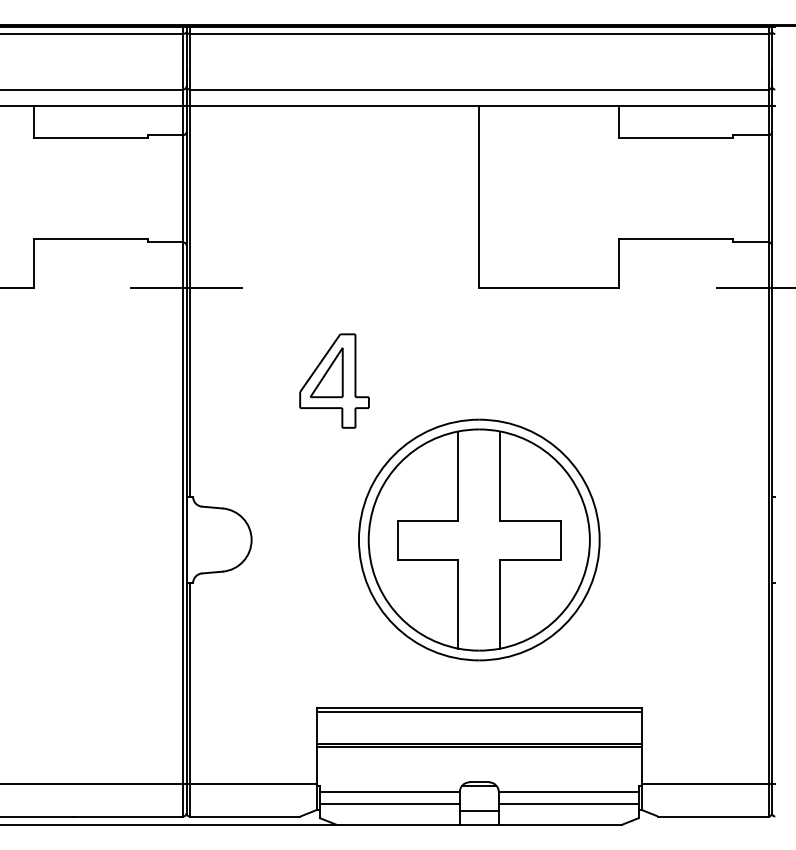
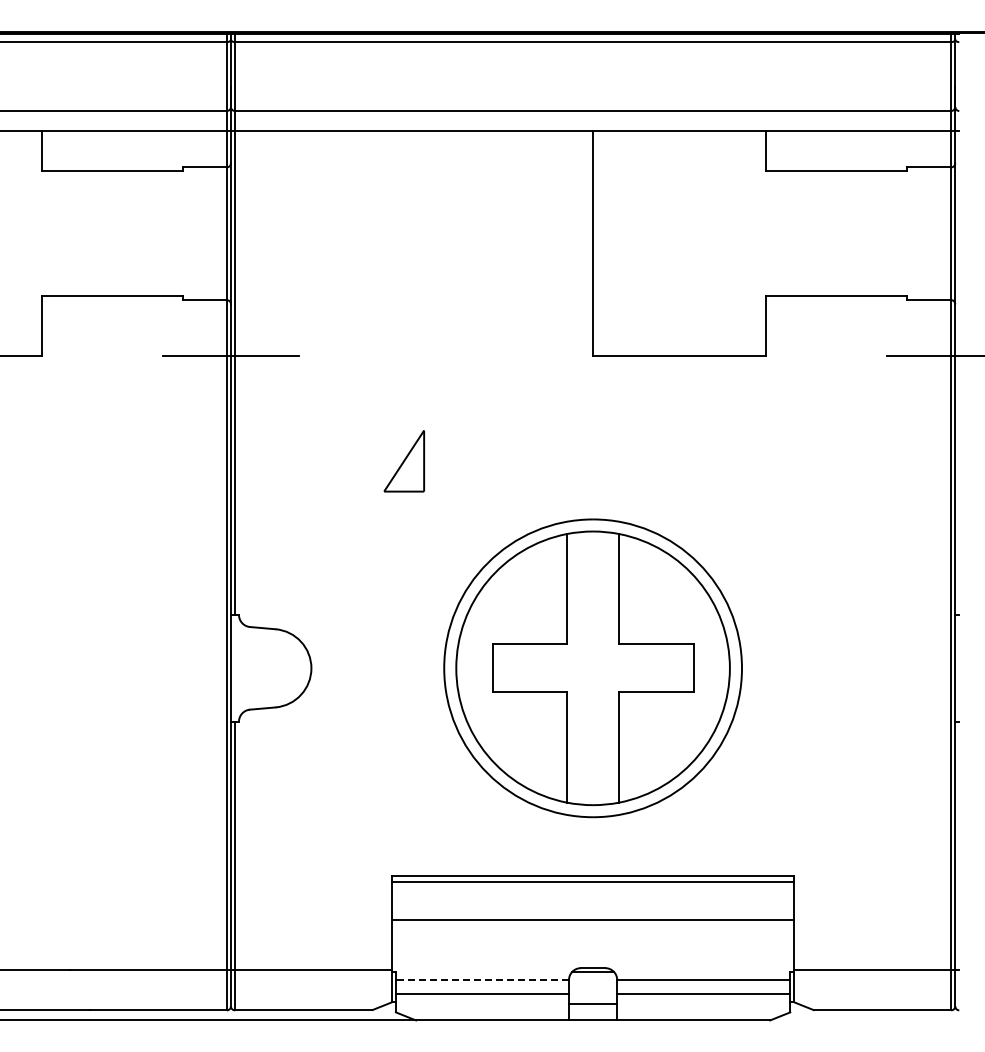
part: (334, 380) -> (413, 471), removed
line: (478, 746) -> (592, 923), removed
line: (389, 792) -> (482, 980), solid -> dashed

